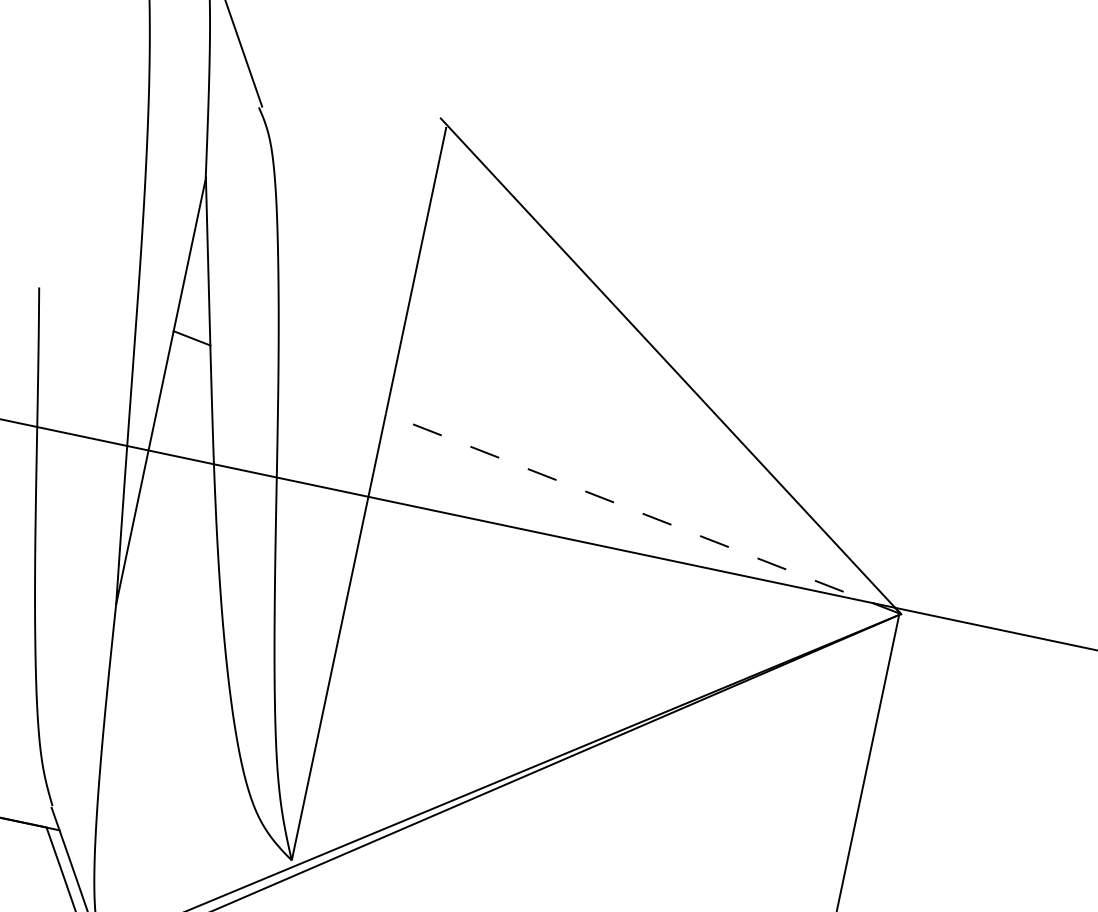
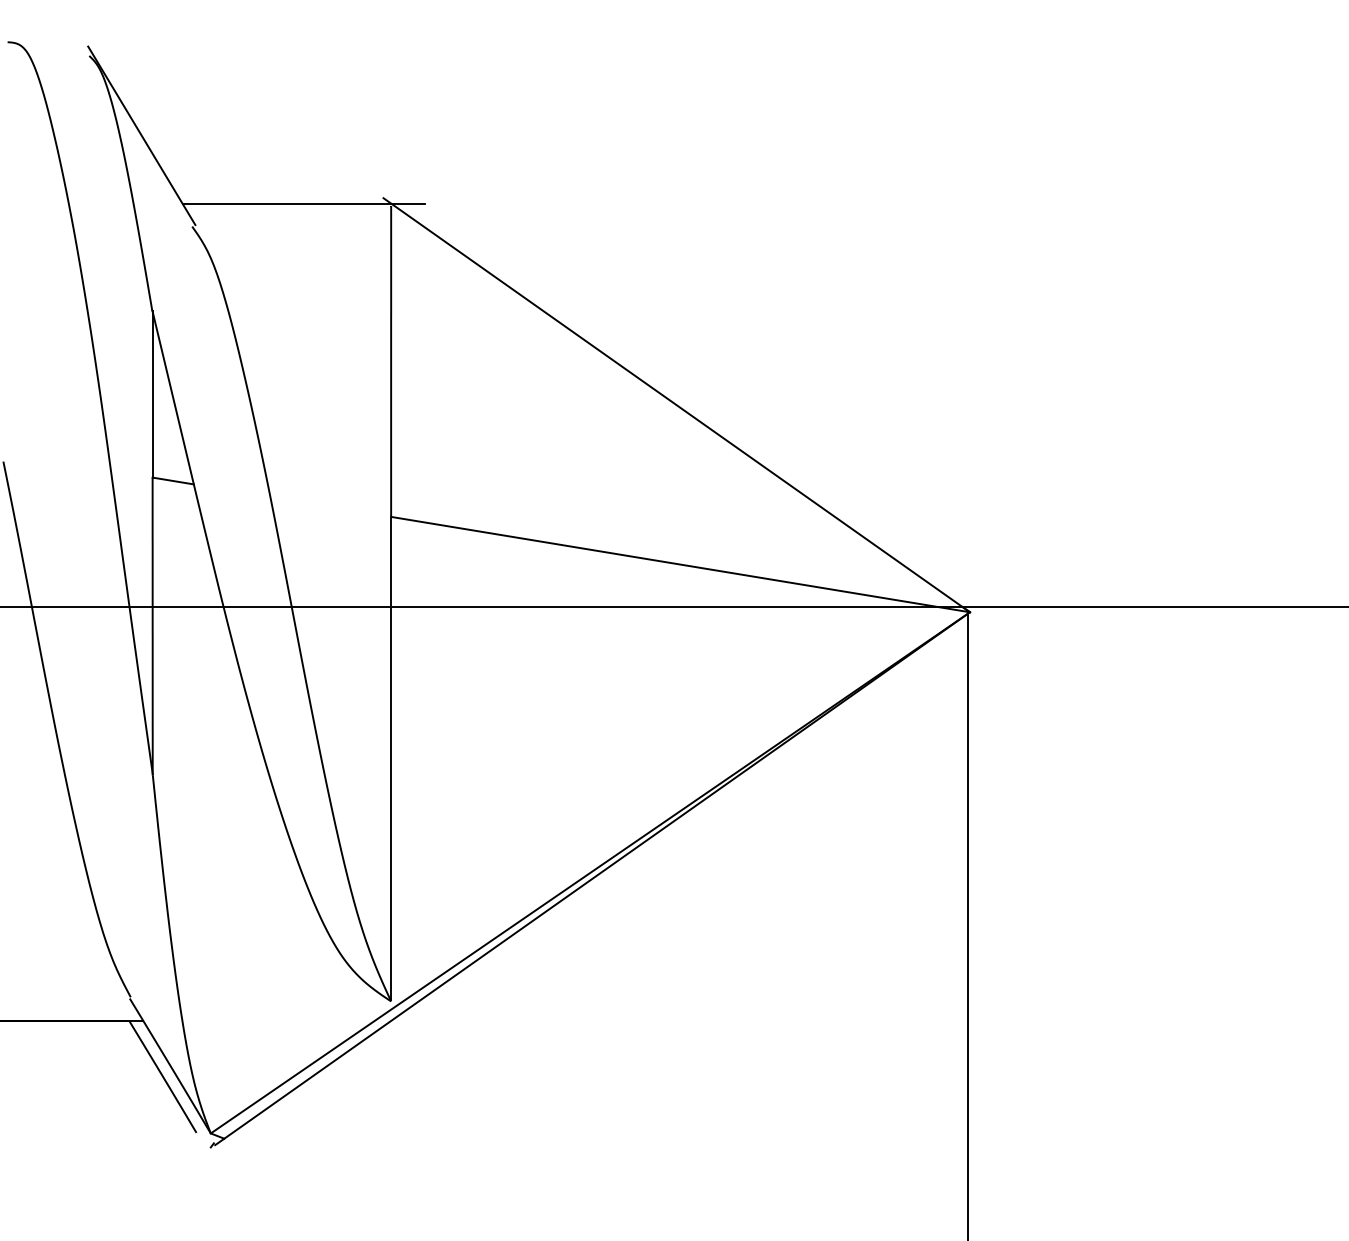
line: (366, 107) -> (303, 203), added
line: (643, 513) -> (680, 564), dashed -> solid

